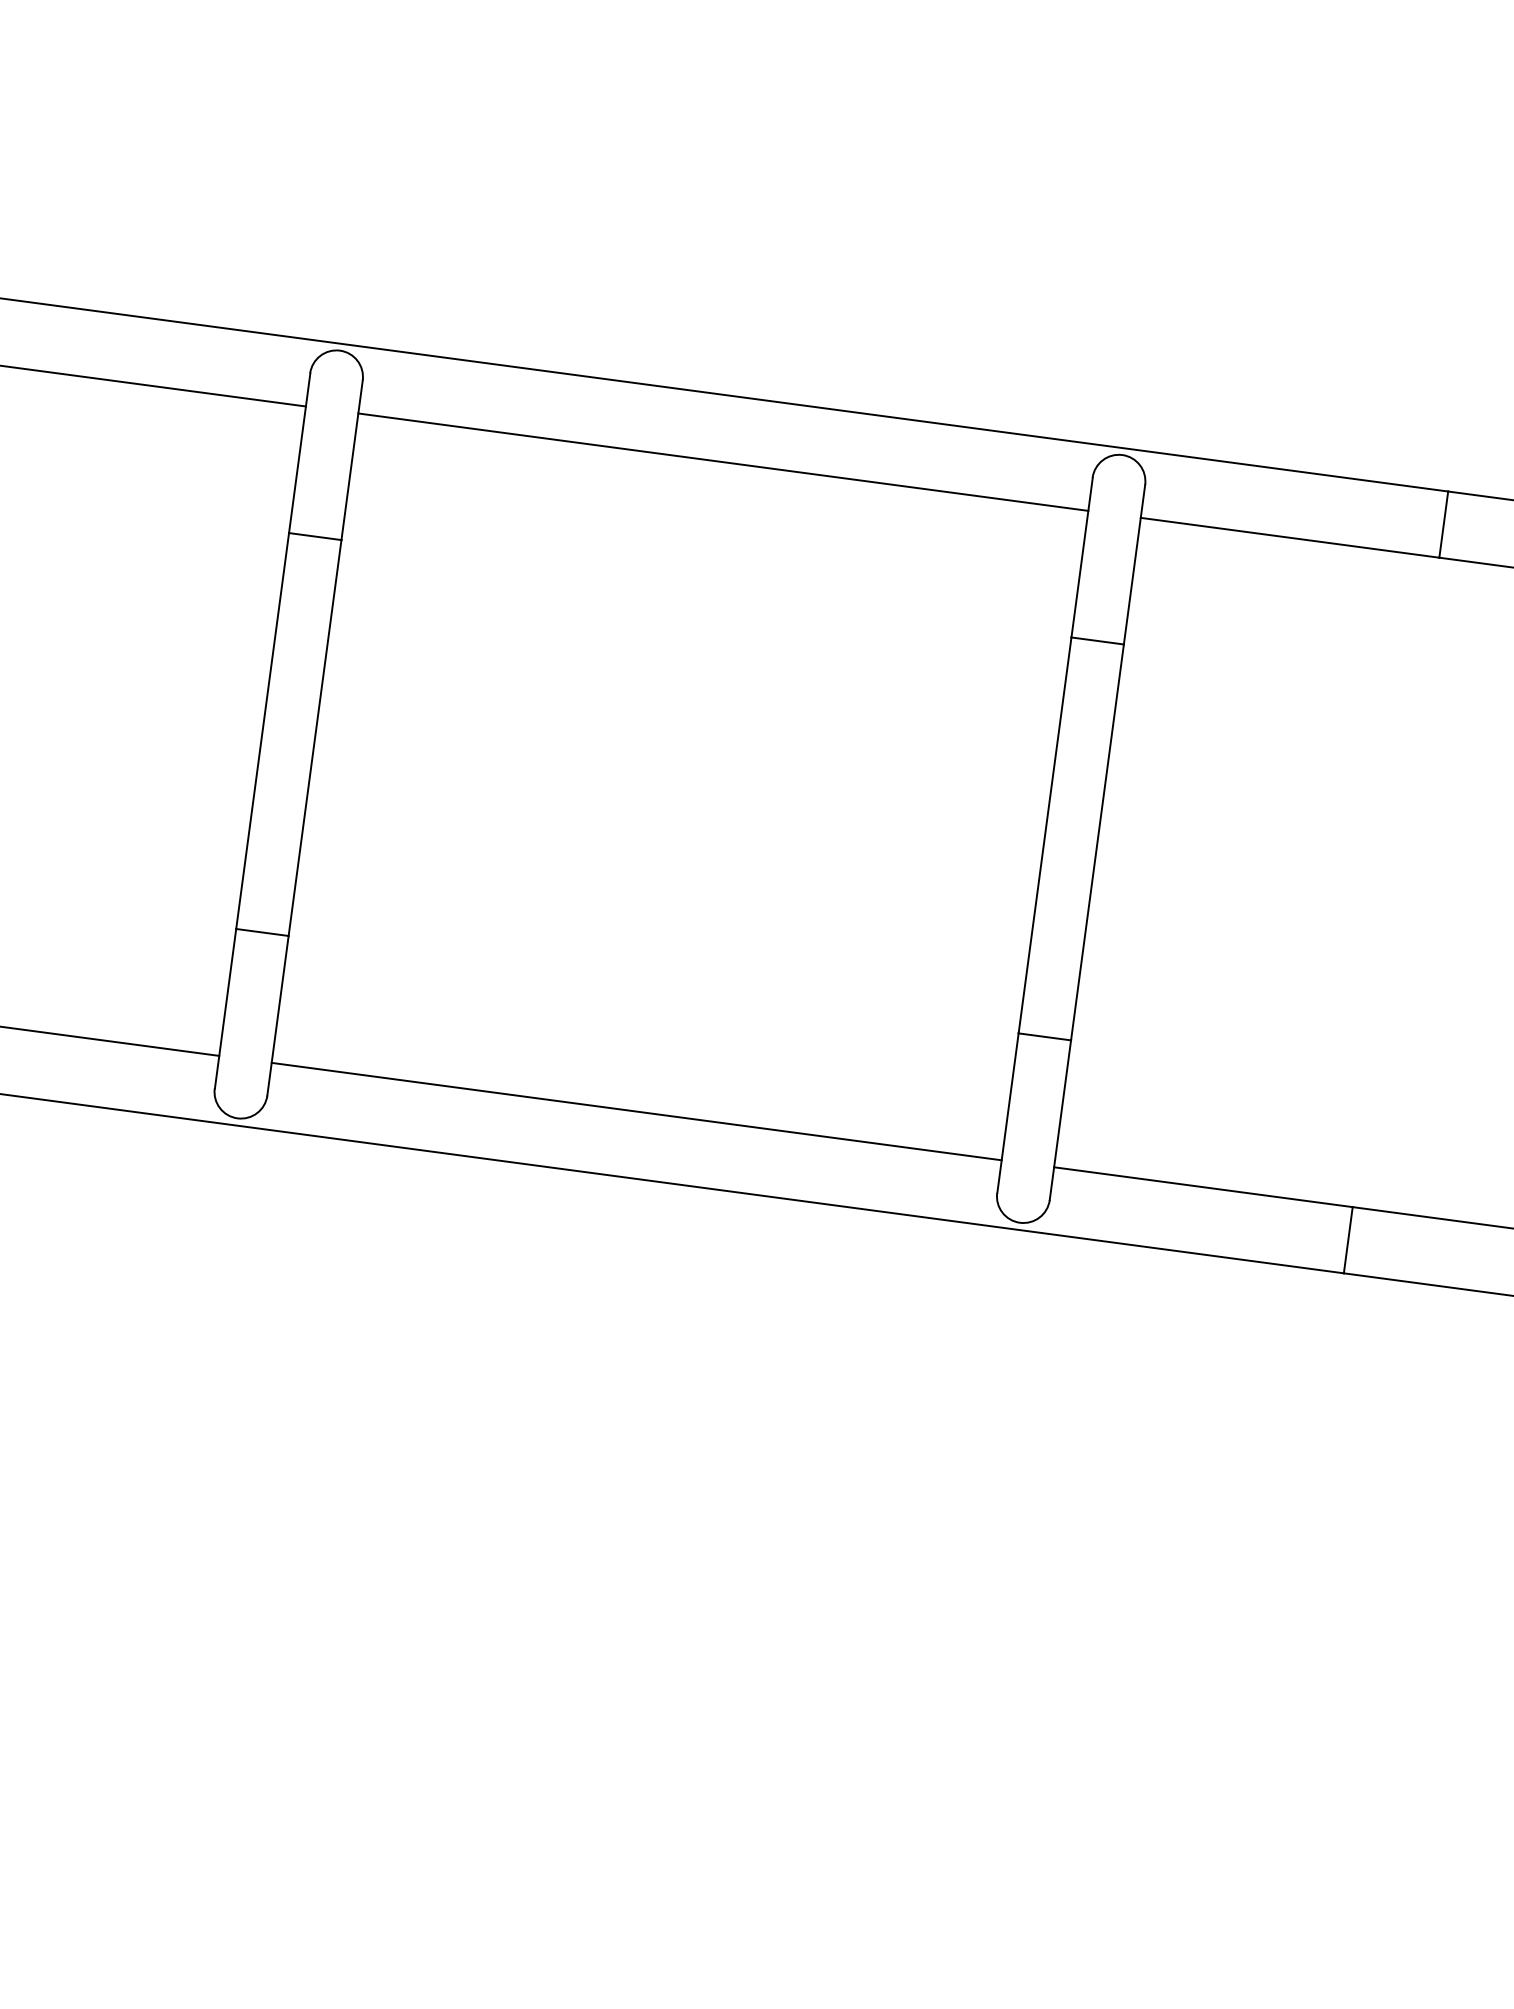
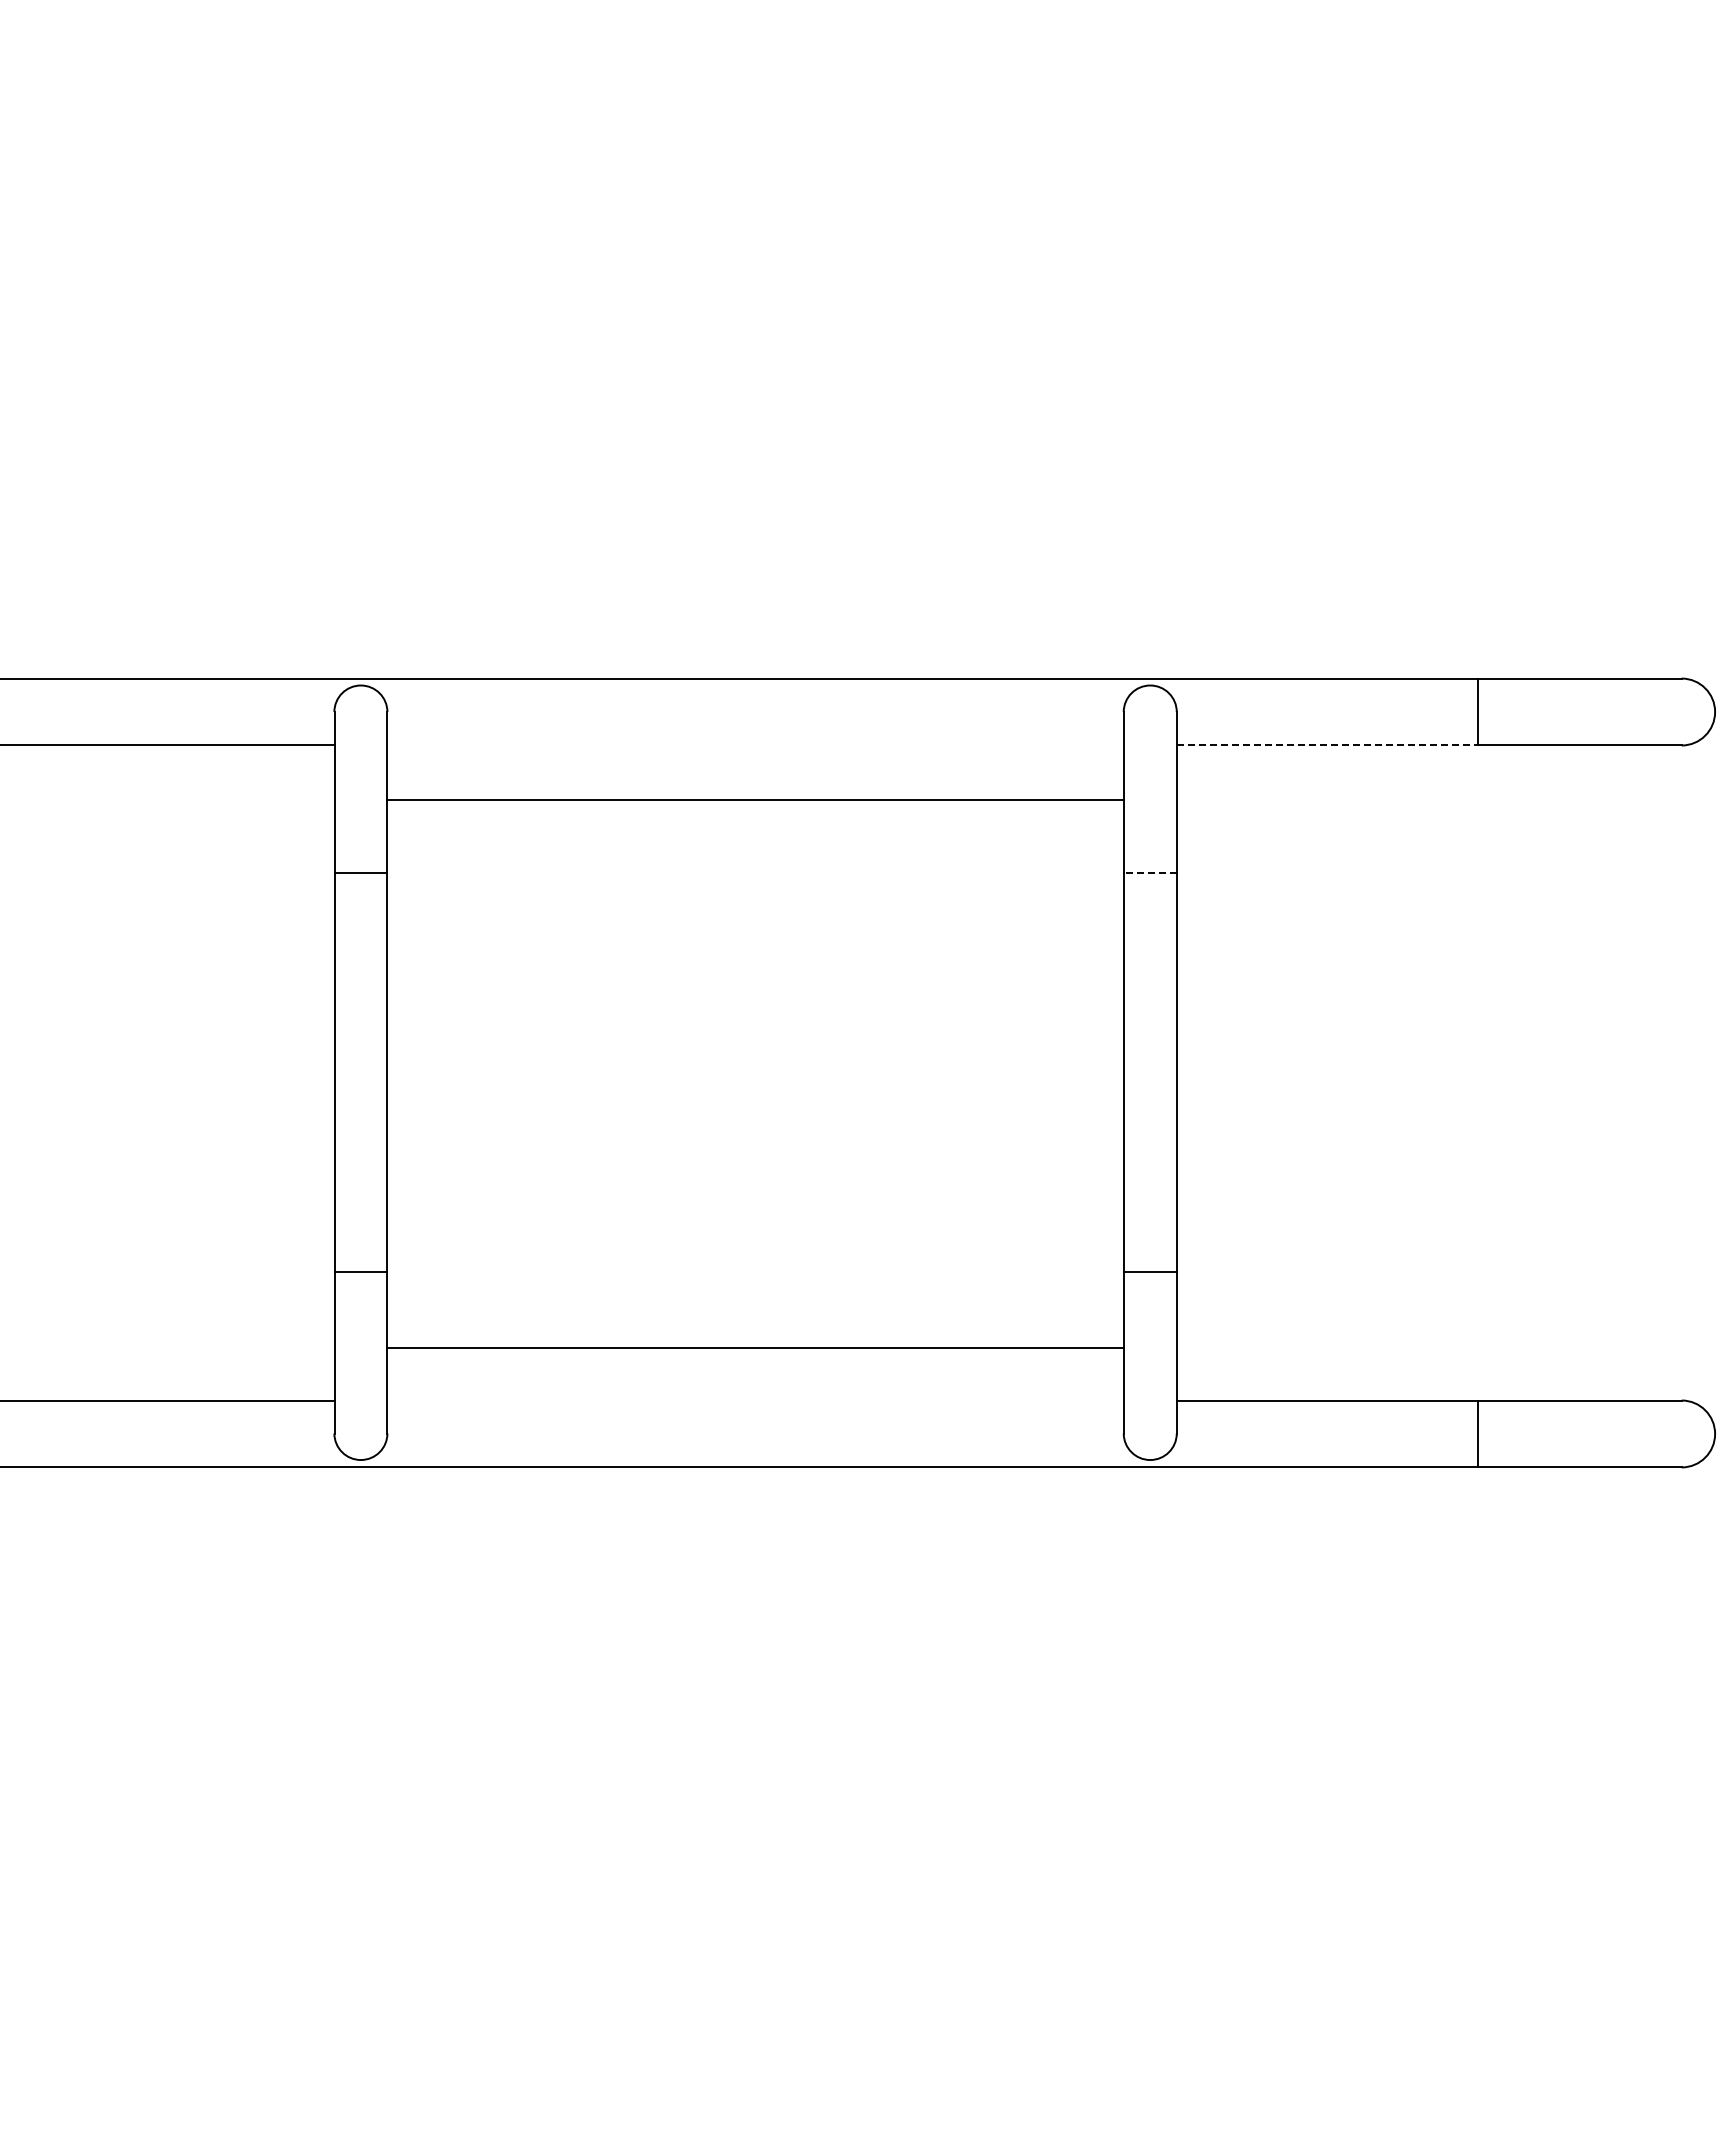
line: (723, 462) -> (755, 800), moved
line: (1290, 537) -> (1327, 745), solid -> dashed
line: (1096, 641) -> (1149, 873), solid -> dashed
line: (636, 1111) -> (755, 1347), moved

